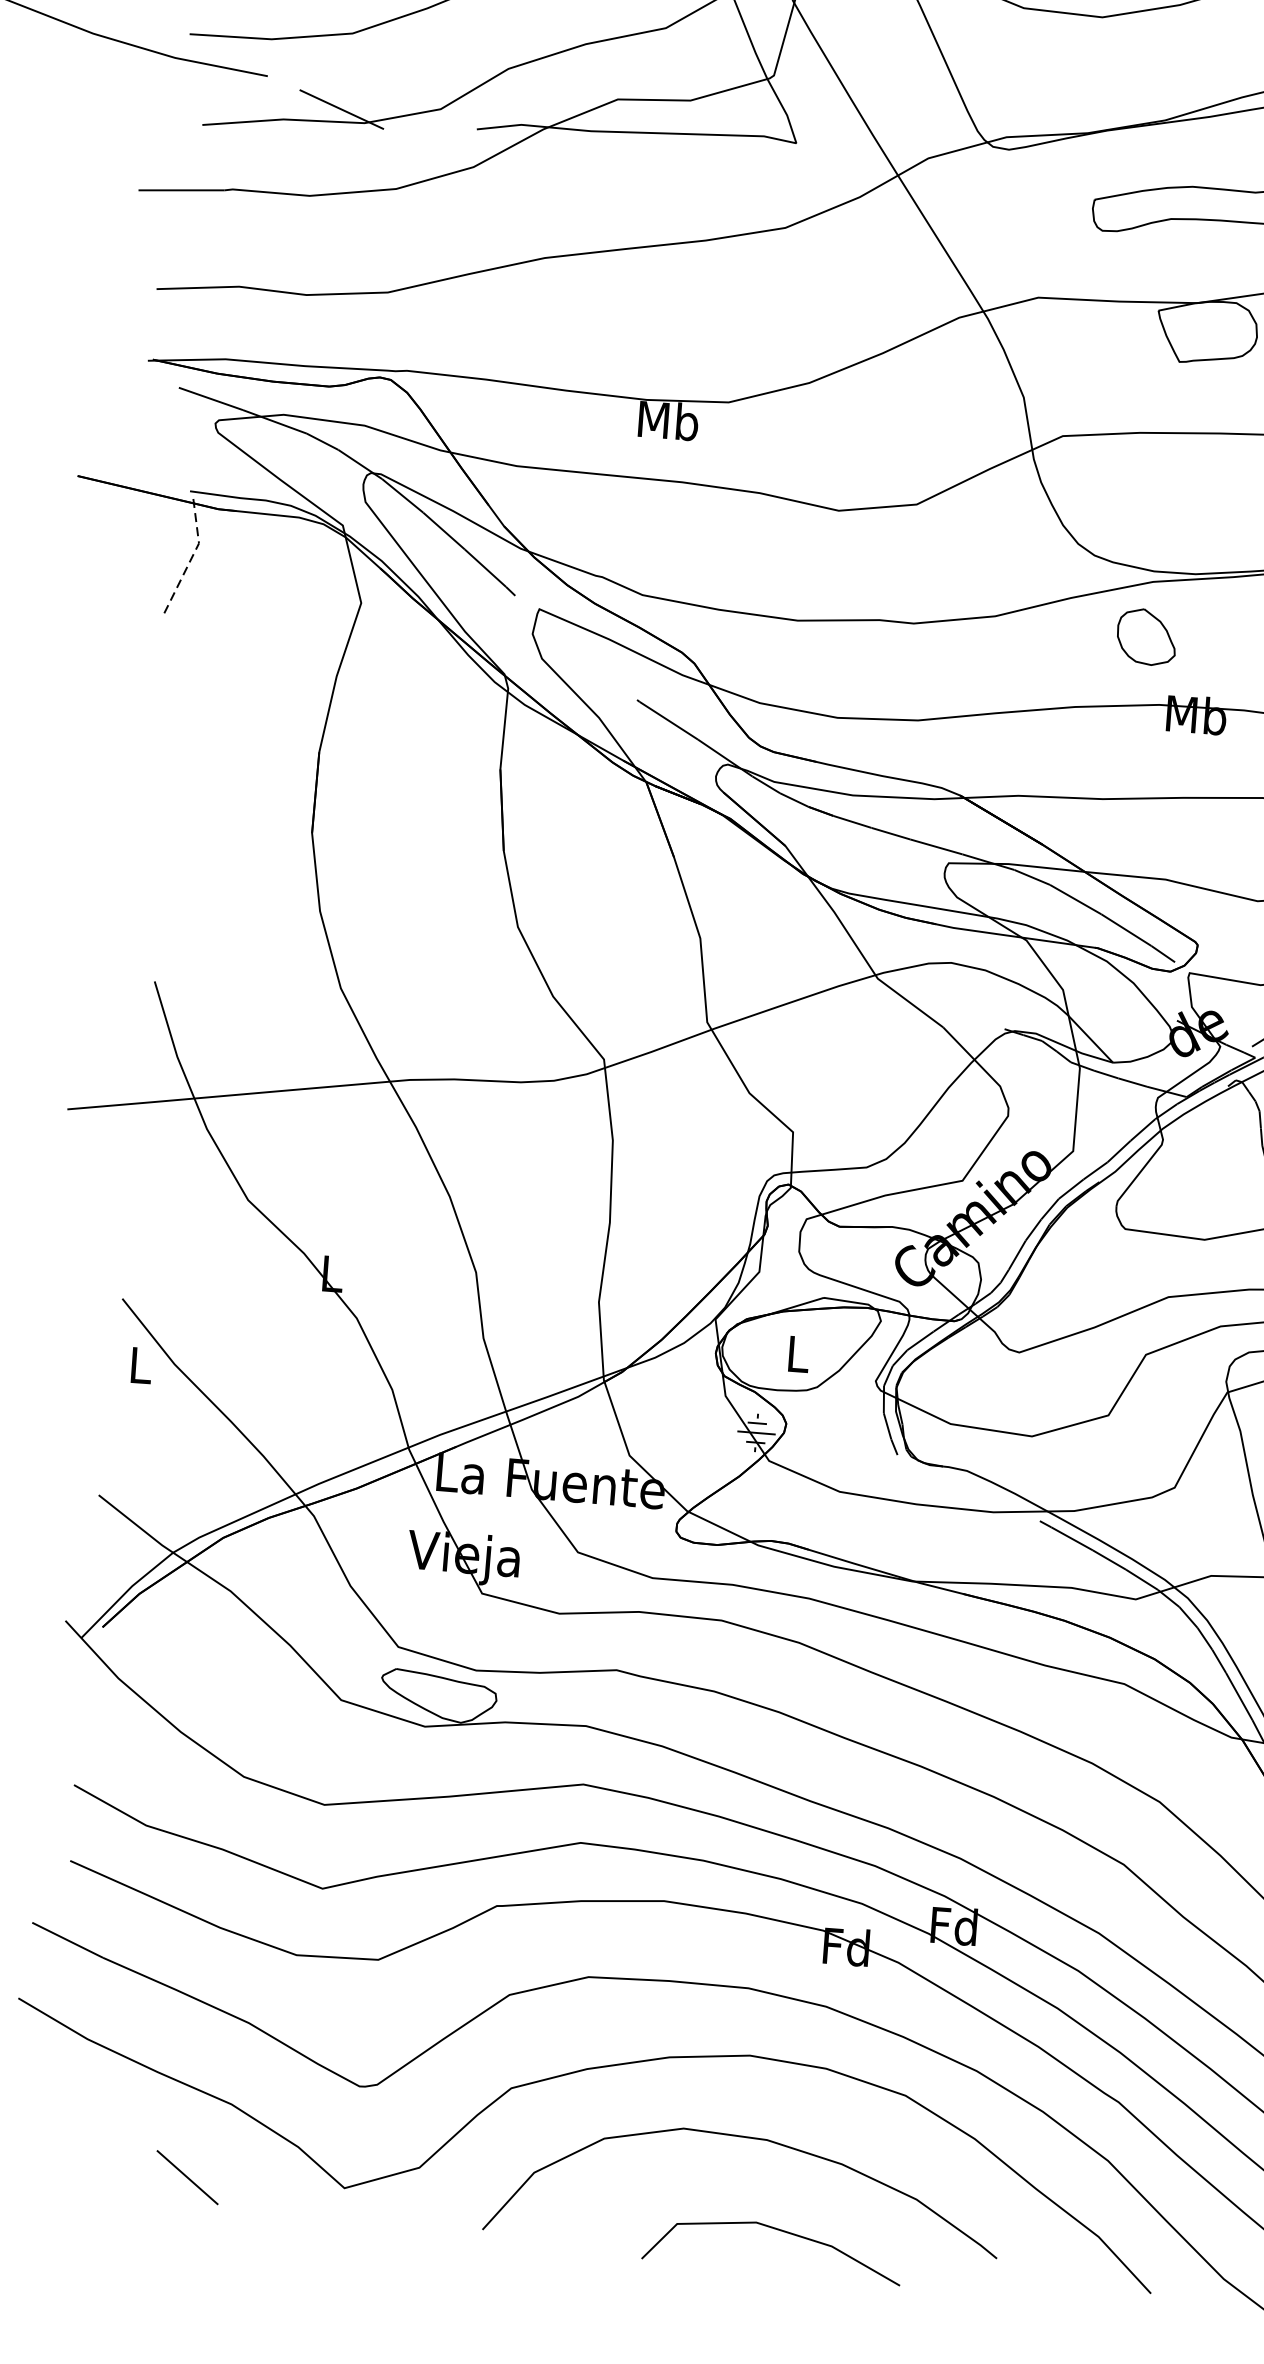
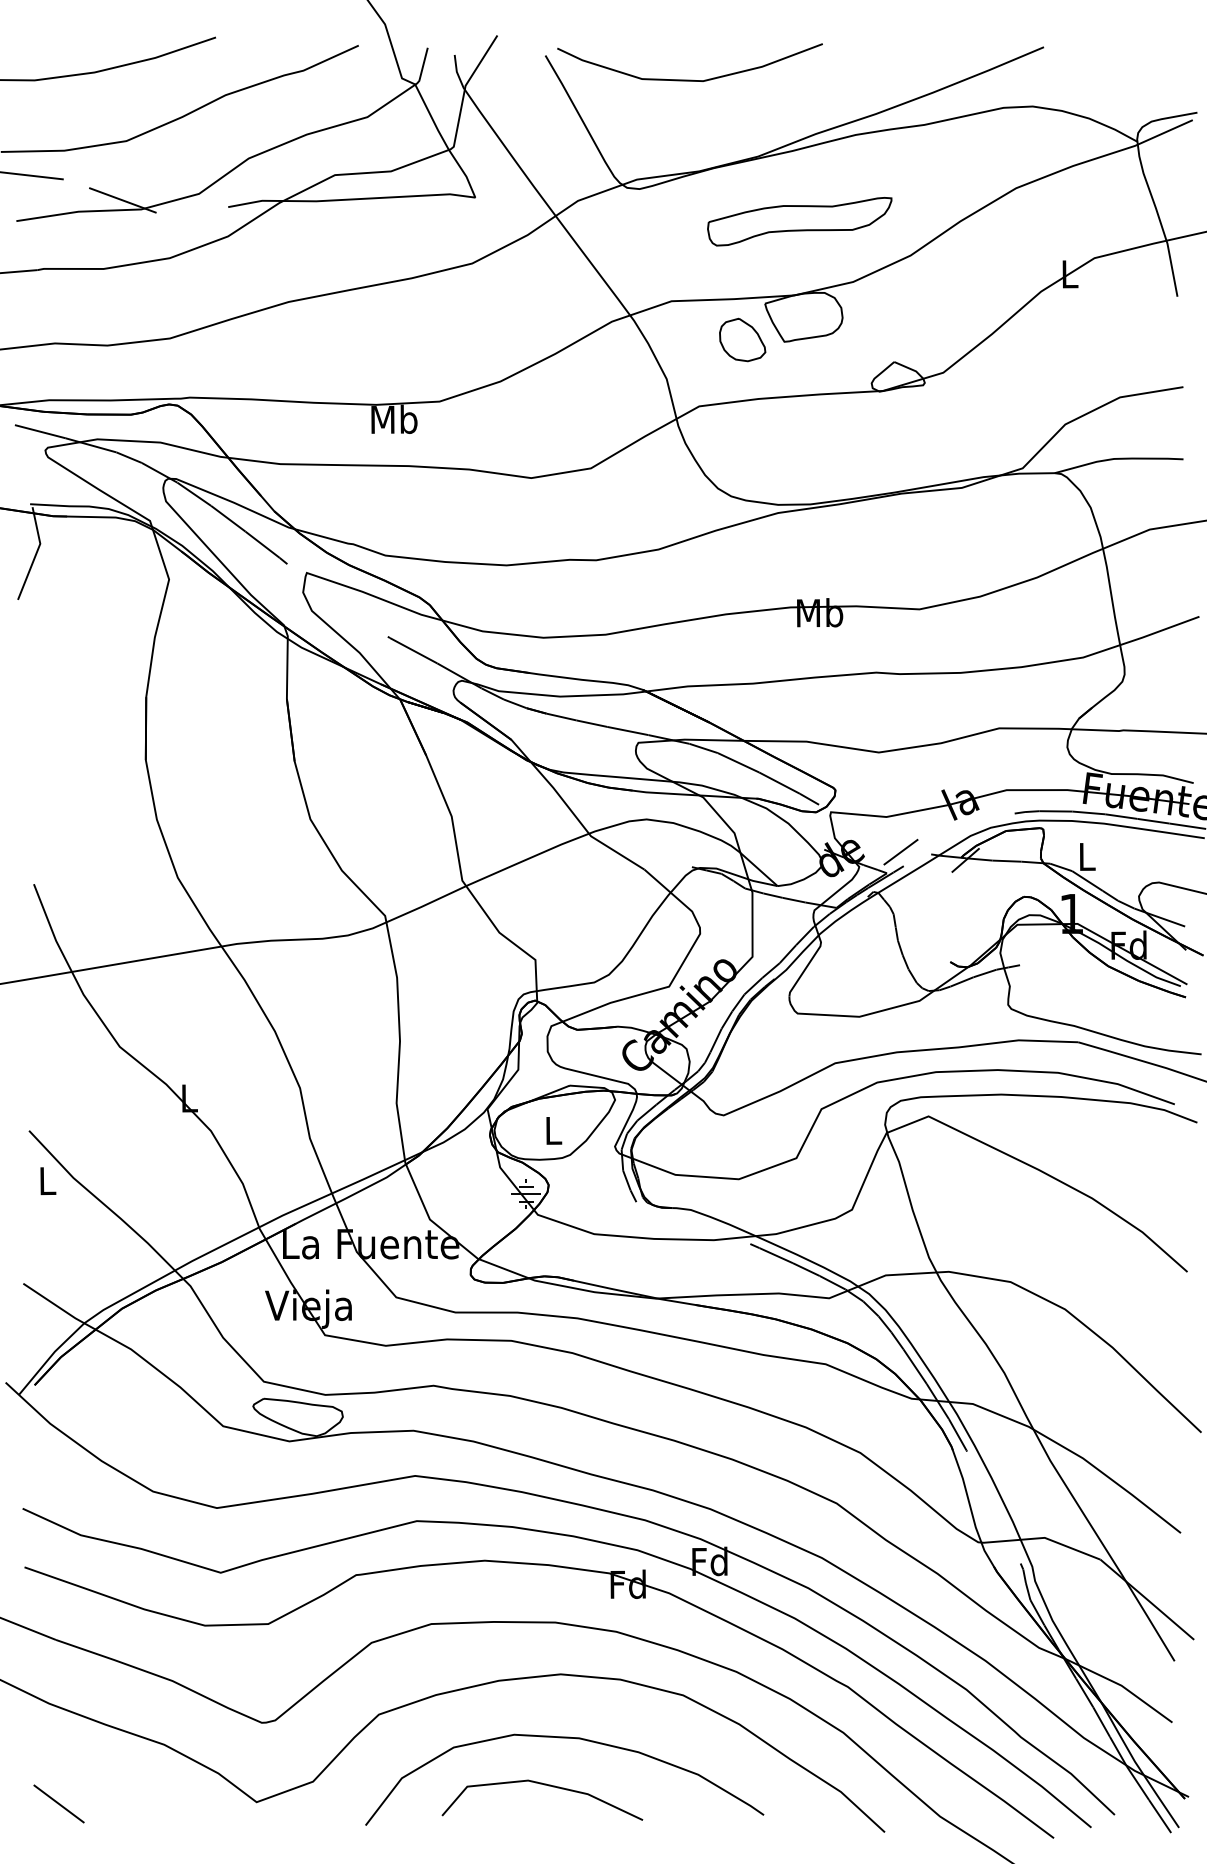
line: (193, 555) -> (36, 553), dashed -> solid
part: (1146, 636) -> (742, 339), moved
line: (186, 2176) -> (58, 1803), moved
line: (776, 2230) -> (544, 1785), moved

